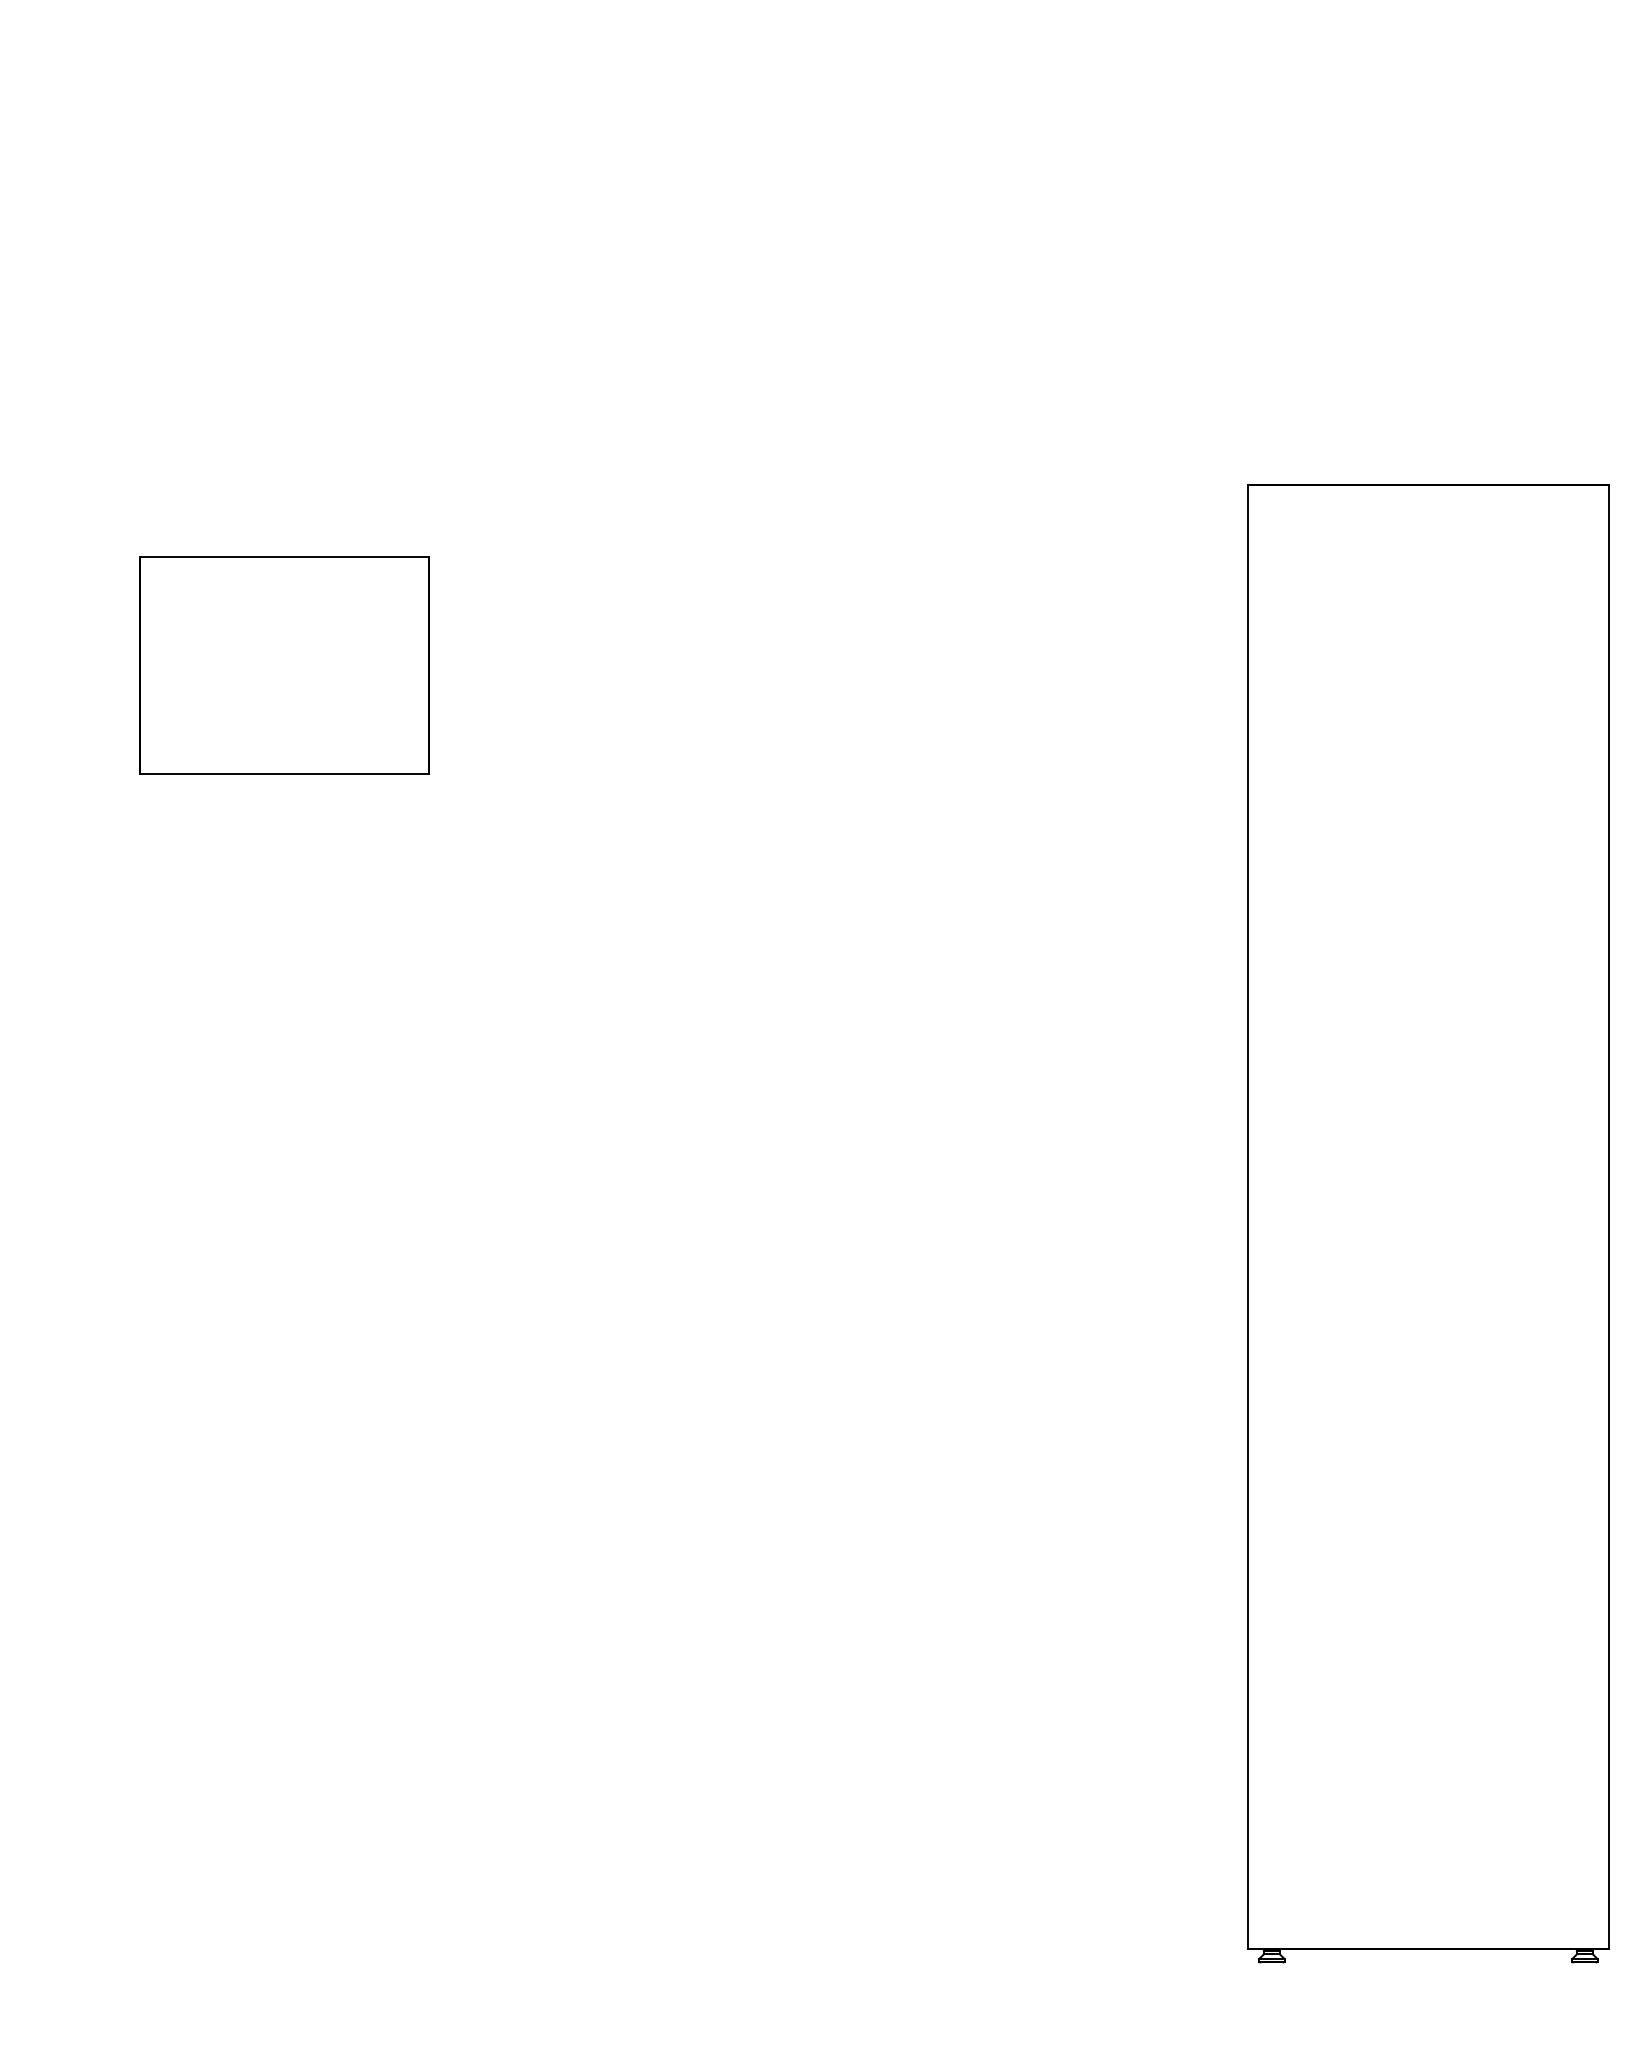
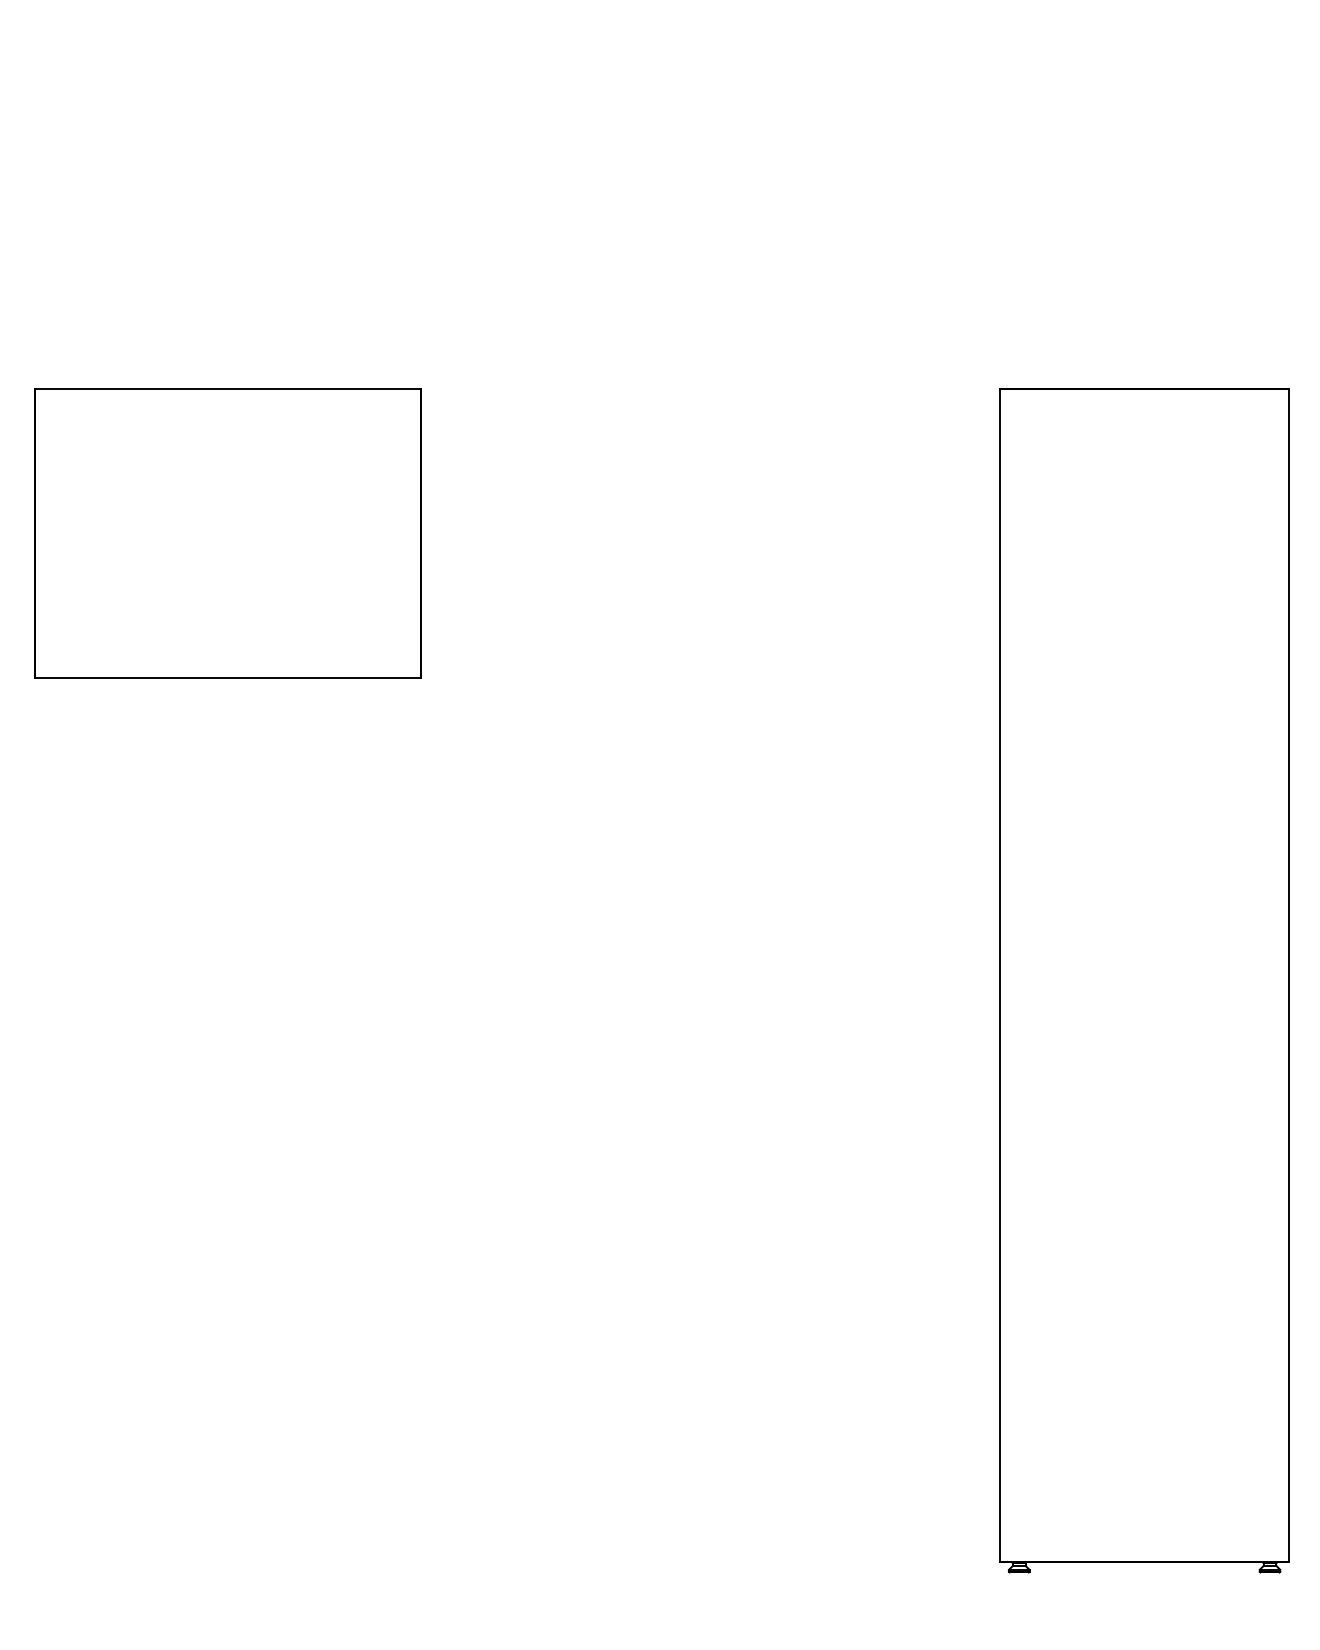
part: (284, 665) -> (228, 533), size x1.67

